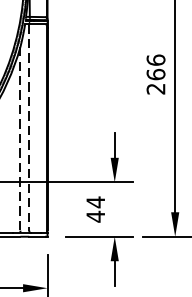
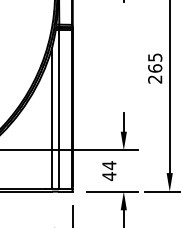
text: (156, 60) -> (155, 57), 266 -> 265
line: (28, 128) -> (58, 109), dashed -> solid
line: (20, 139) -> (52, 117), dashed -> solid

